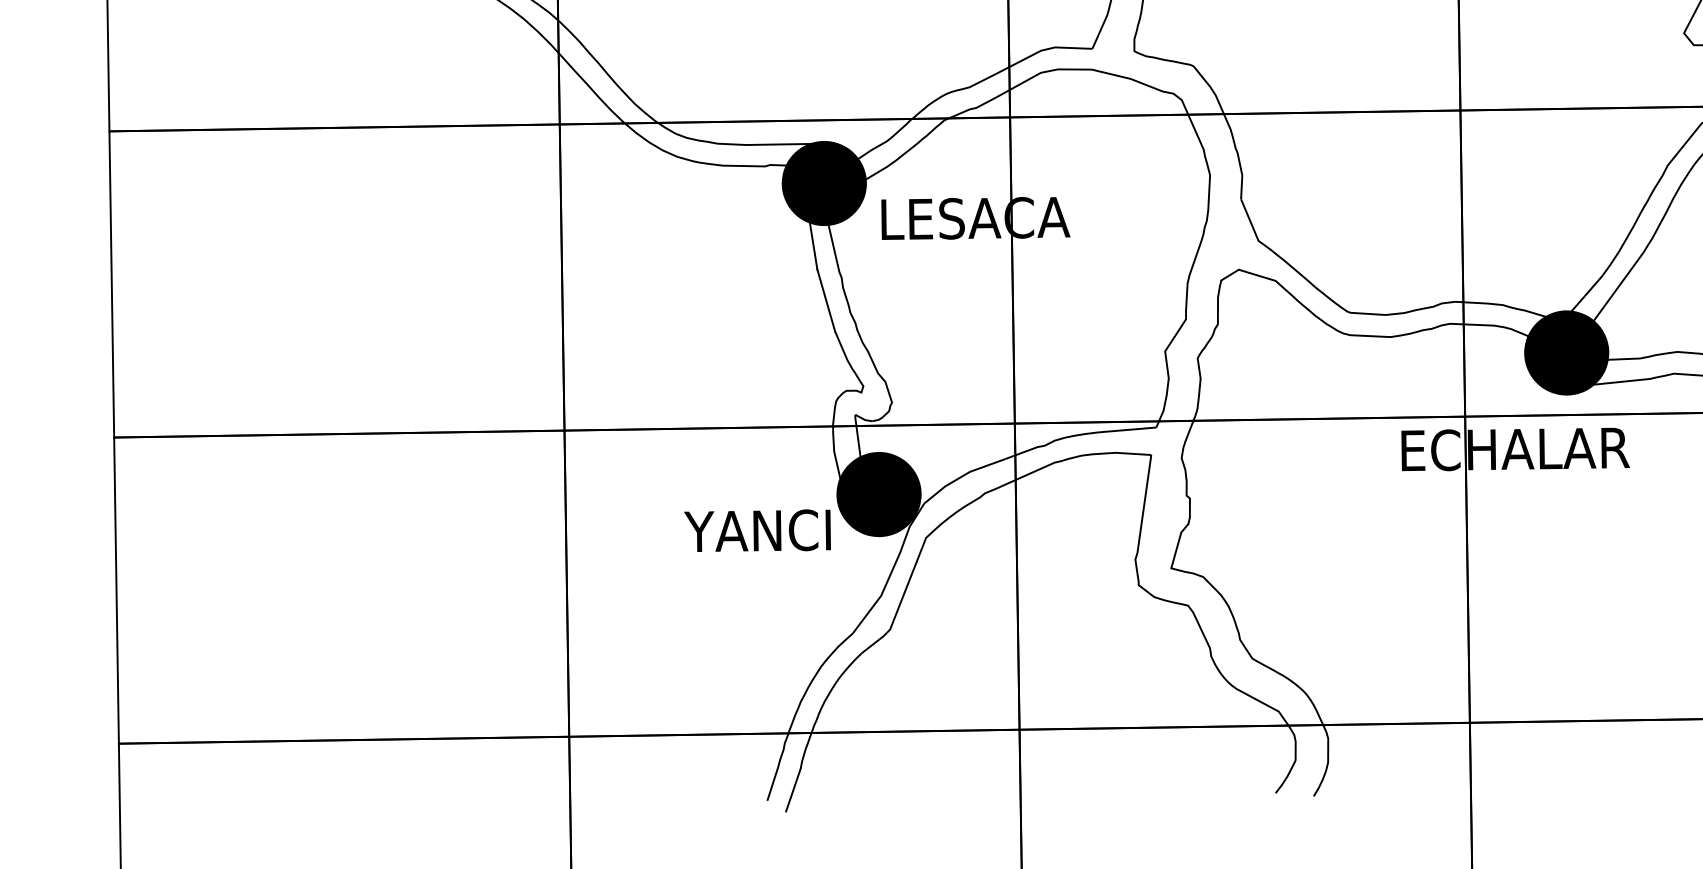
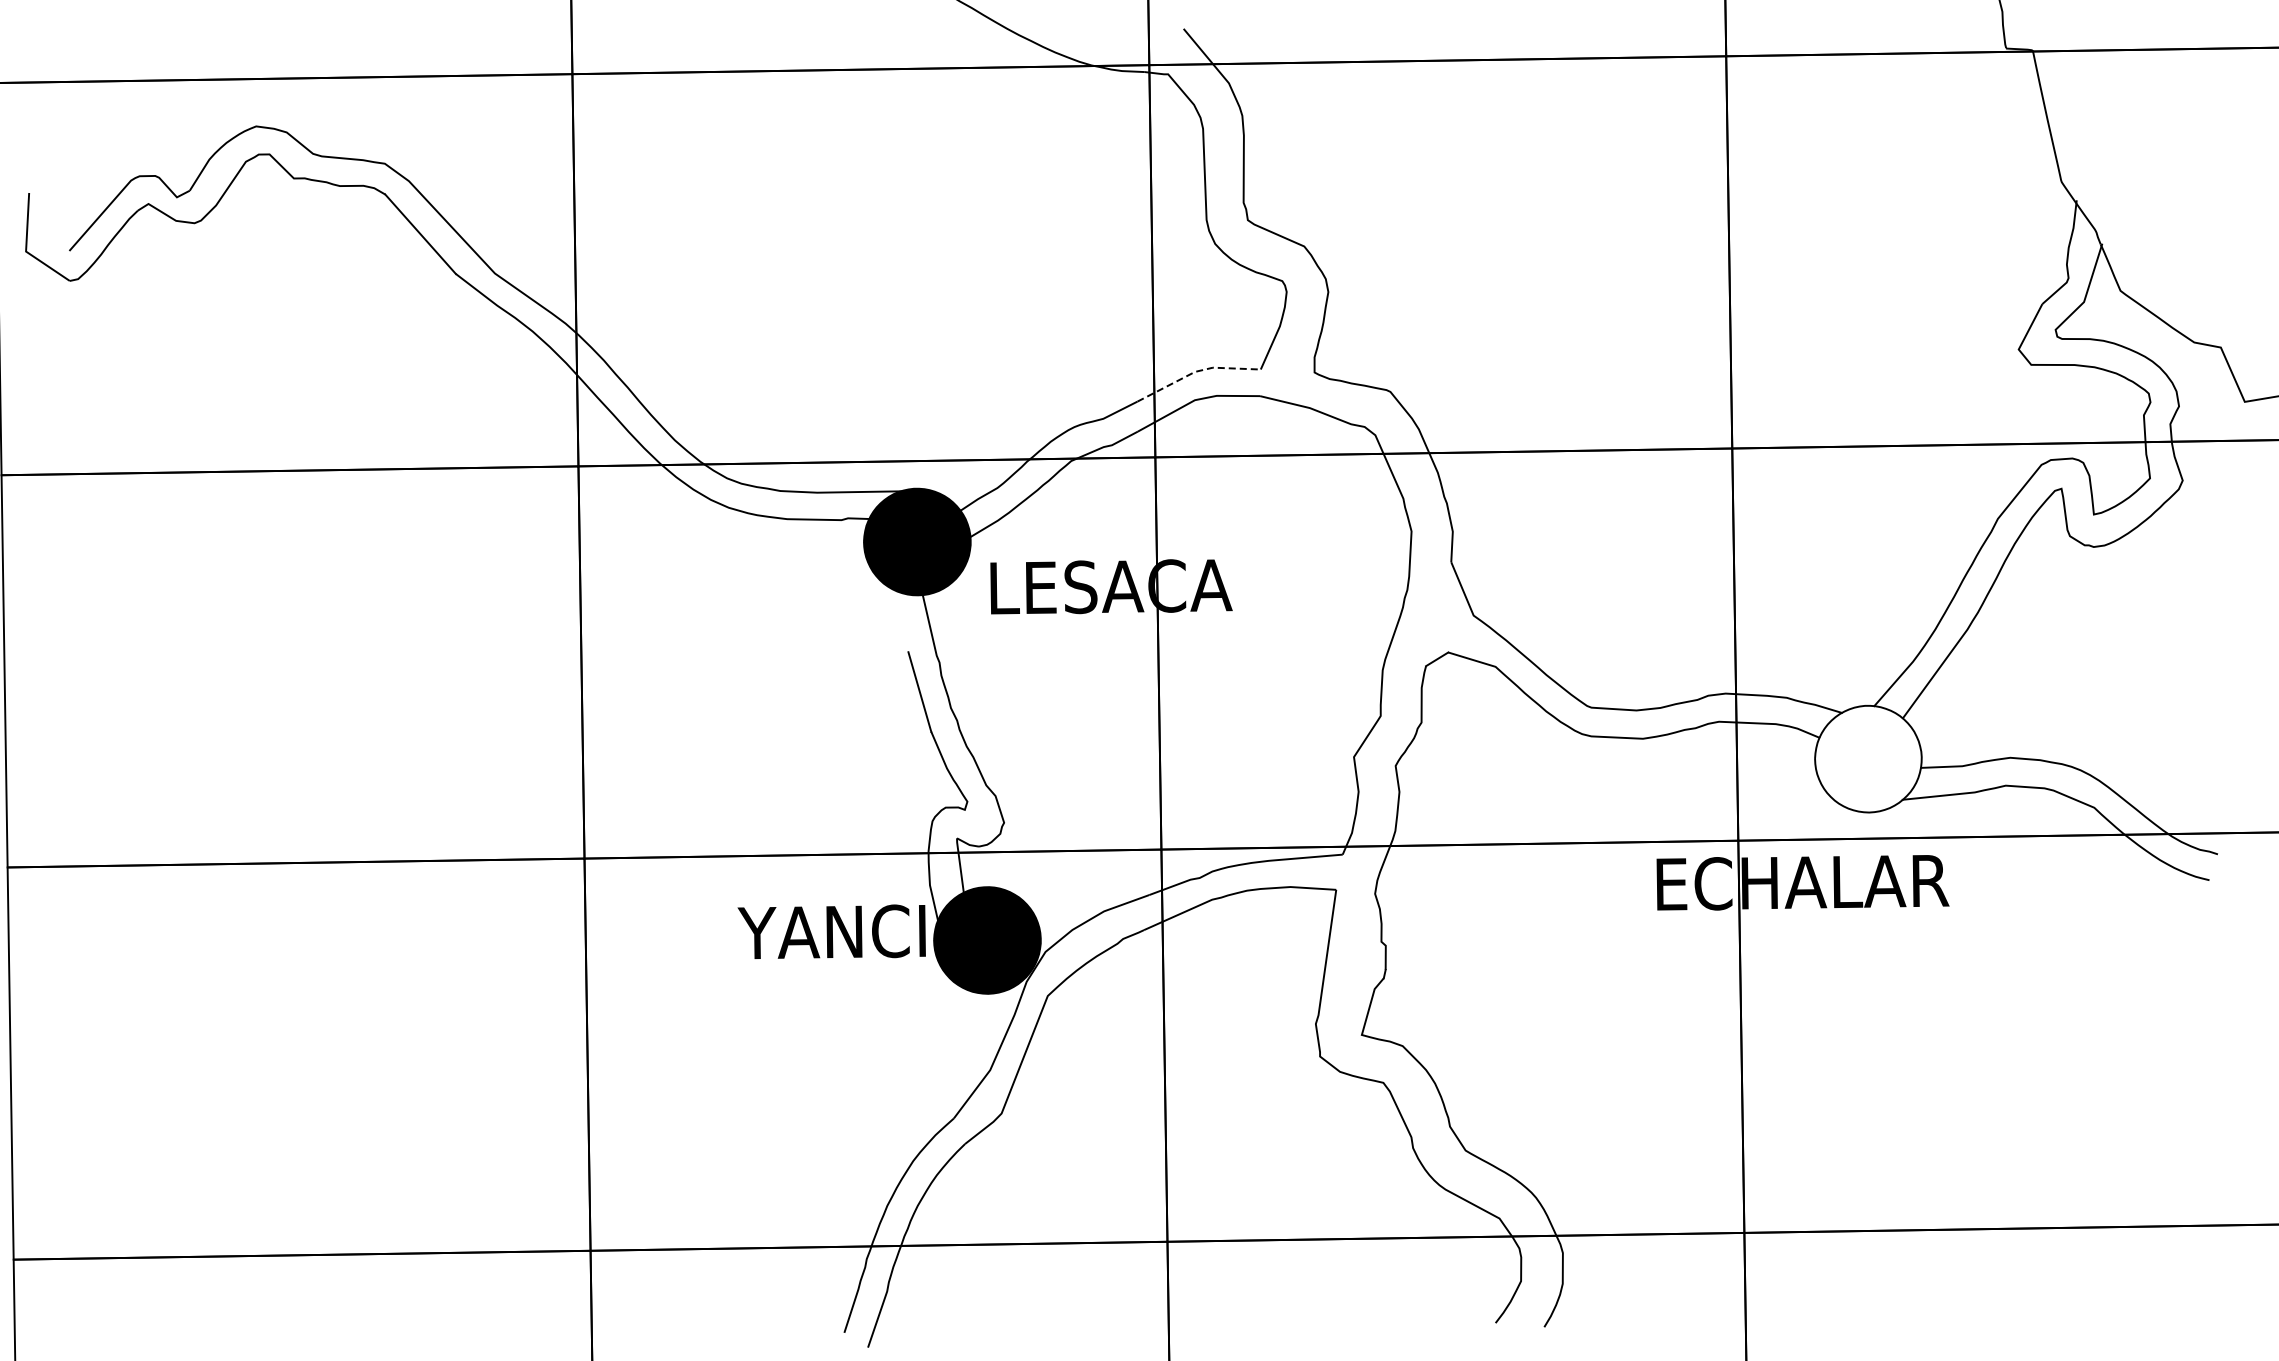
line: (1042, 50) -> (1196, 371), solid -> dashed
line: (813, 245) -> (903, 621), removed
fill: (1566, 352) -> (1868, 758), removed
fill: (1566, 352) -> (1868, 758), removed
text: (757, 530) -> (831, 931), moved

